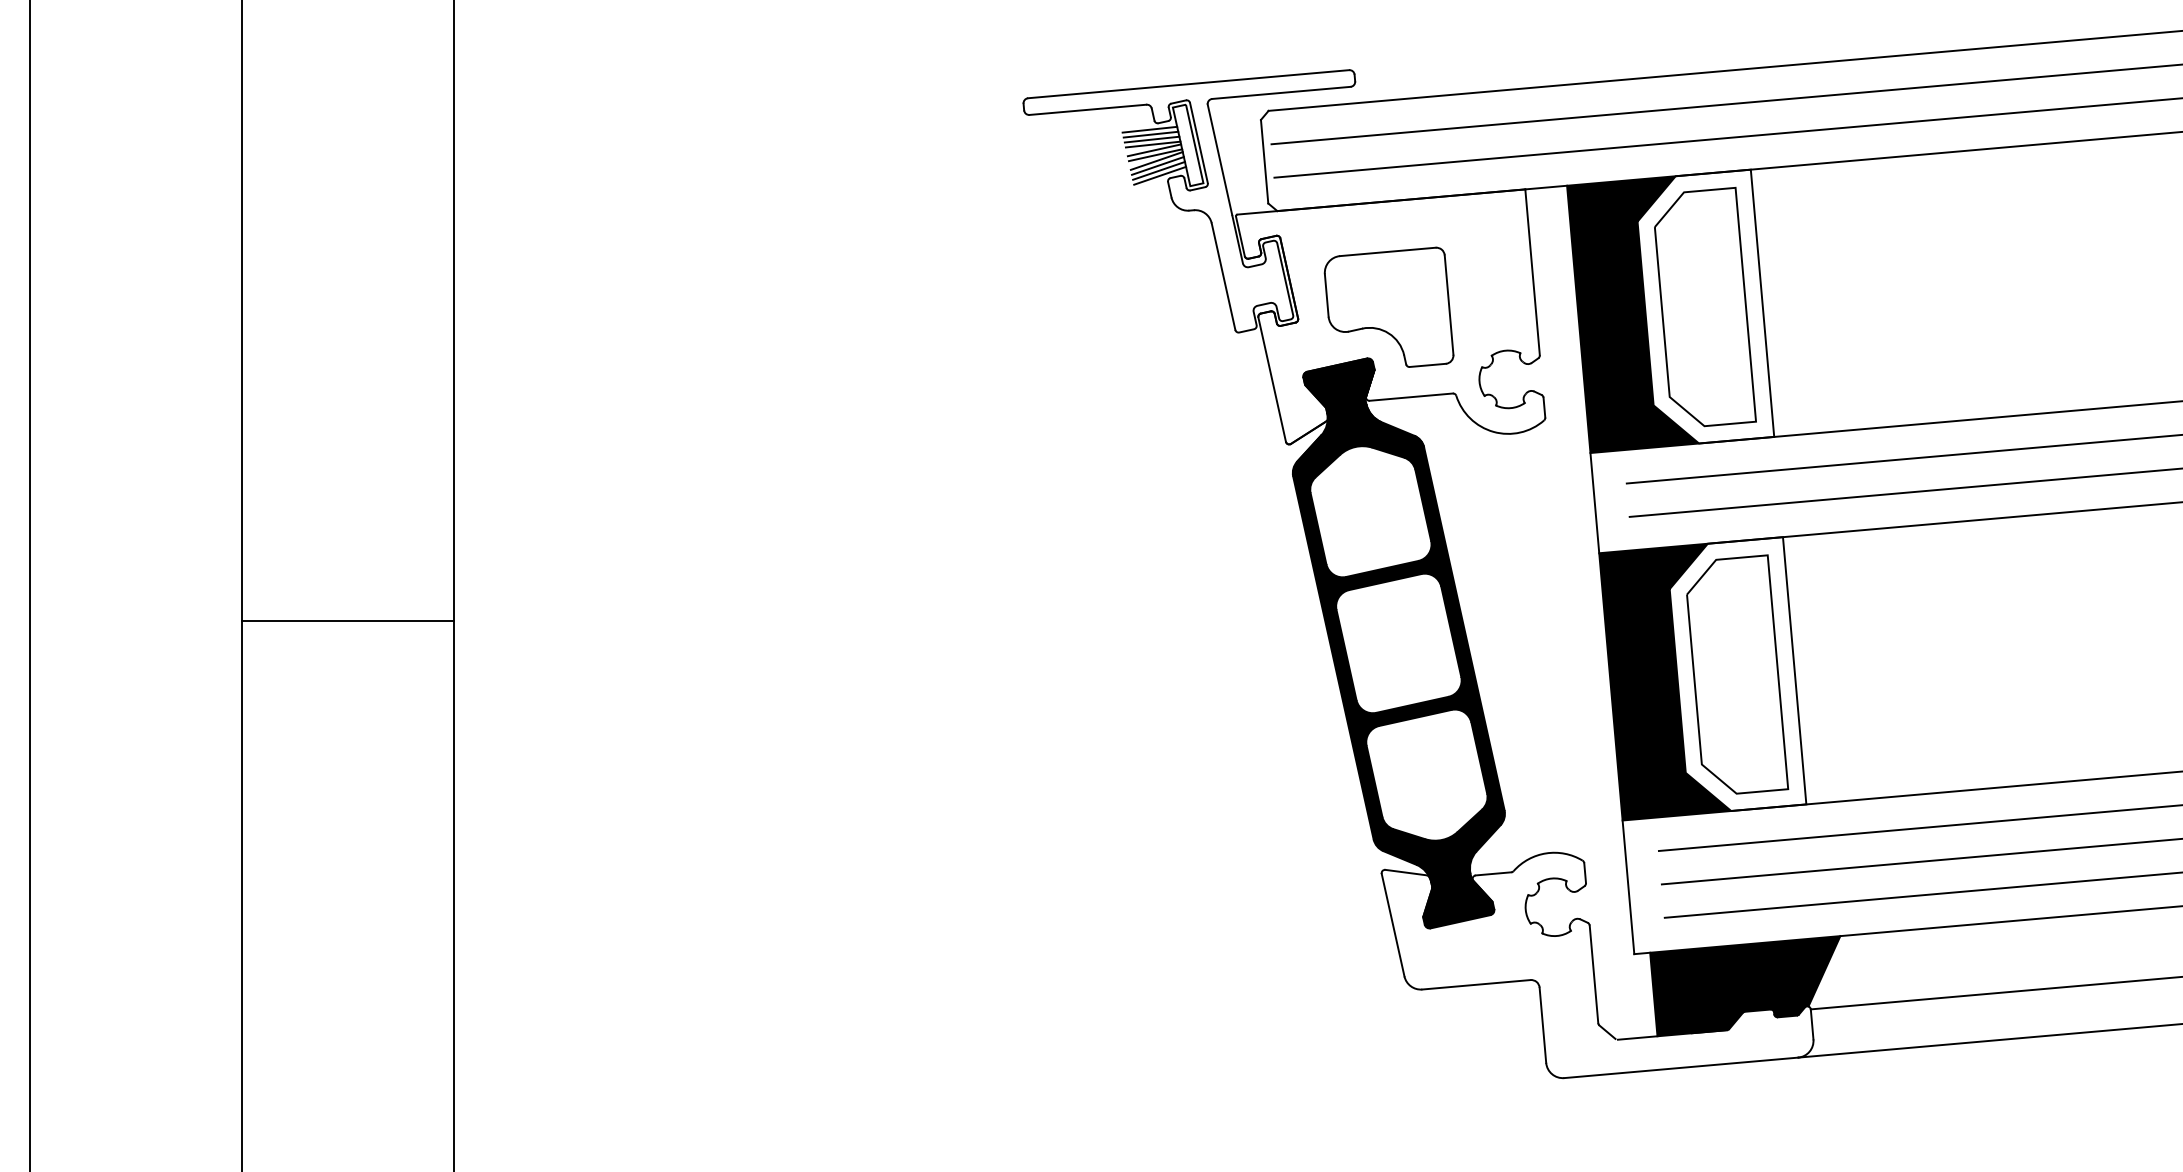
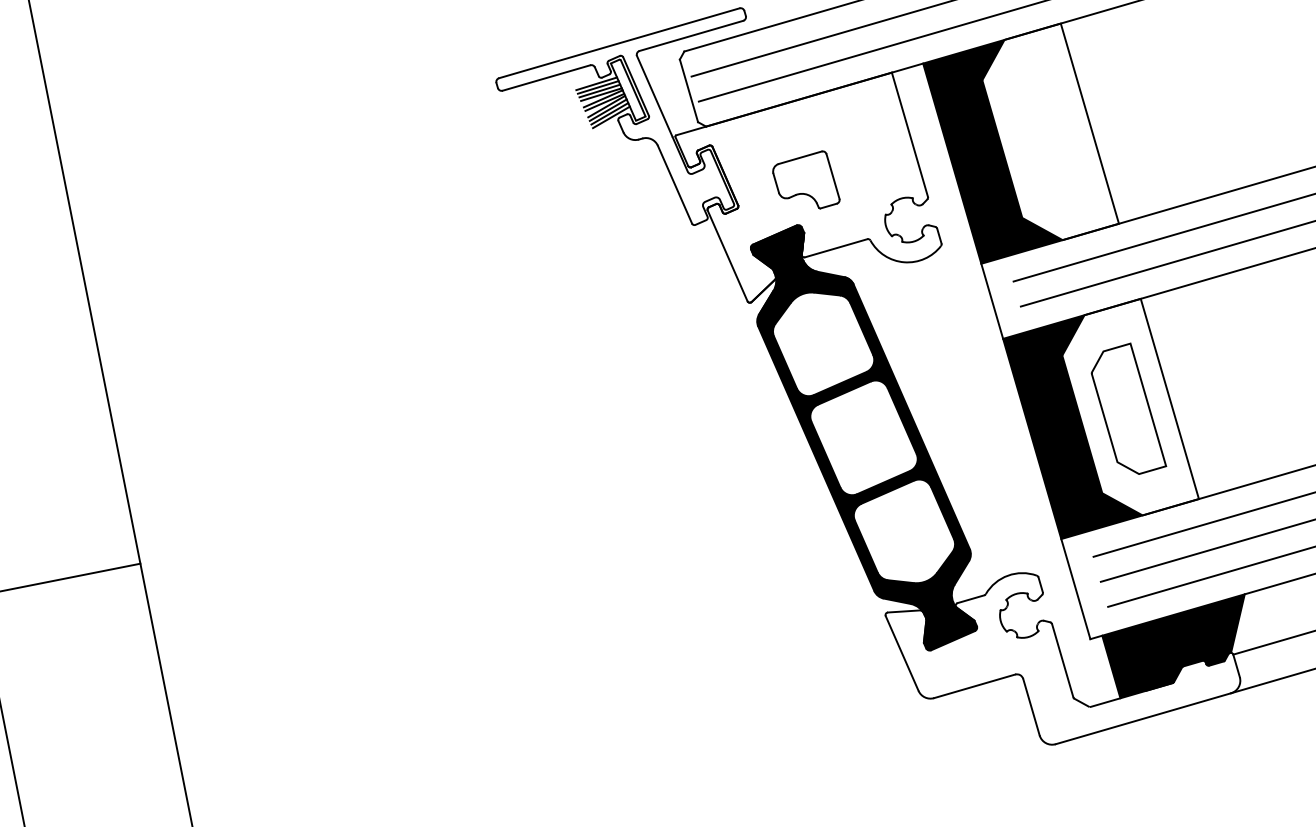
part: (1388, 306) -> (805, 182), size x0.6
part: (1705, 307) -> (1047, 135), removed
part: (1737, 674) -> (1126, 410), size x0.7

